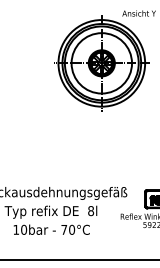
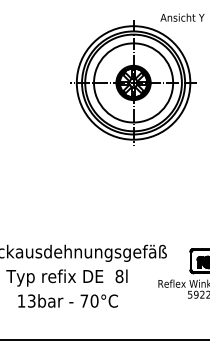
text: (24, 229) -> (32, 300), 10bar -> 13bar

